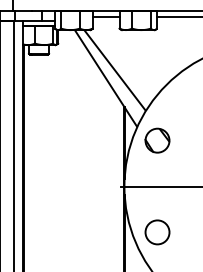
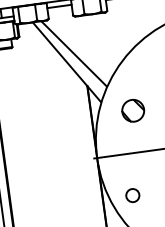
part: (157, 140) -> (133, 110), moved
circle: (157, 232) -> (132, 195), size x0.6

